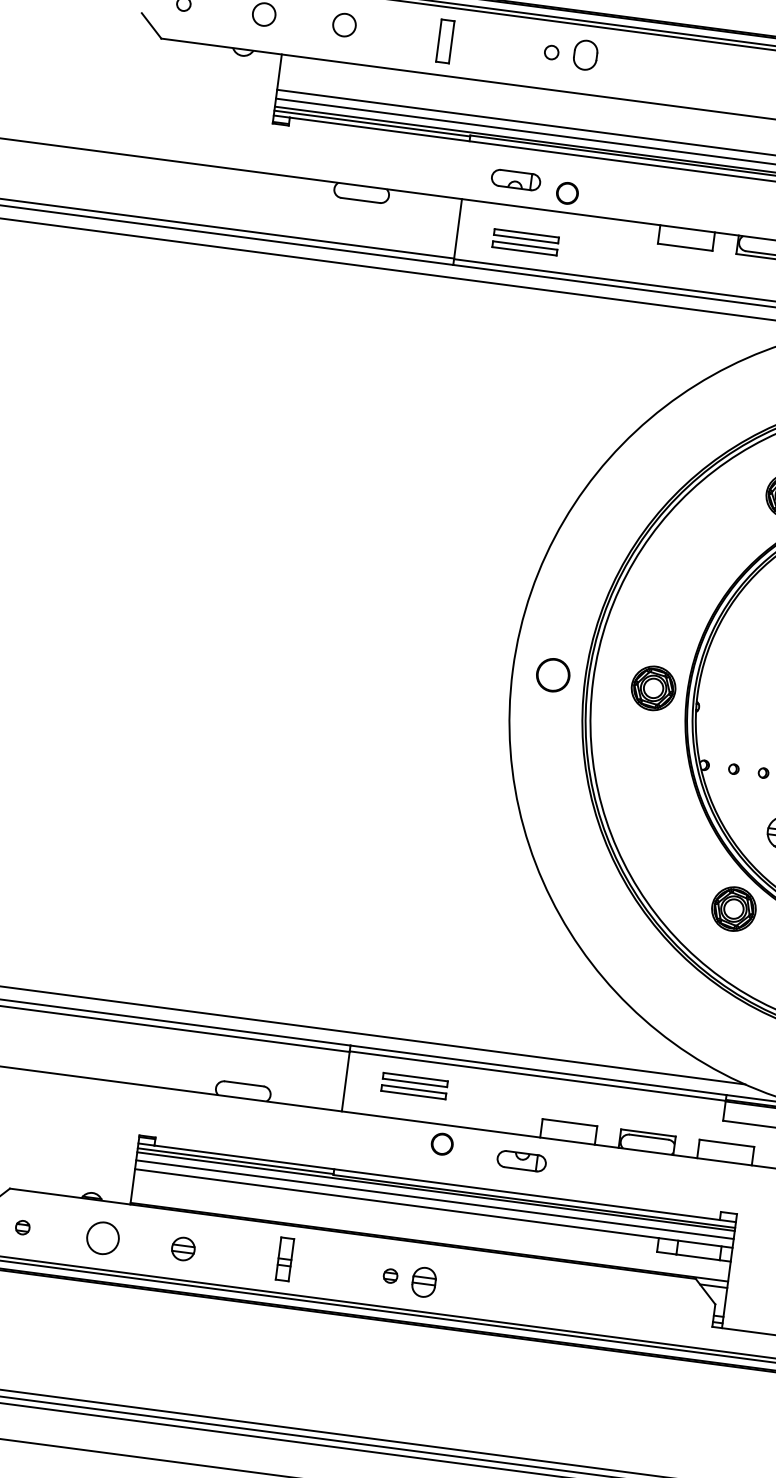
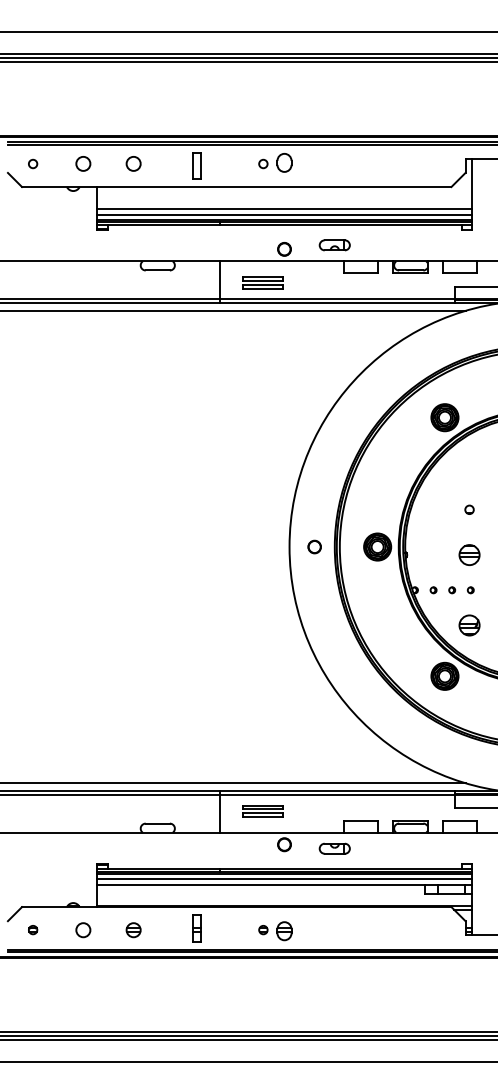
part: (515, 180) -> (334, 245), moved
part: (552, 674) -> (314, 546), size x0.62
circle: (103, 1238) -> (83, 930), size x0.71

